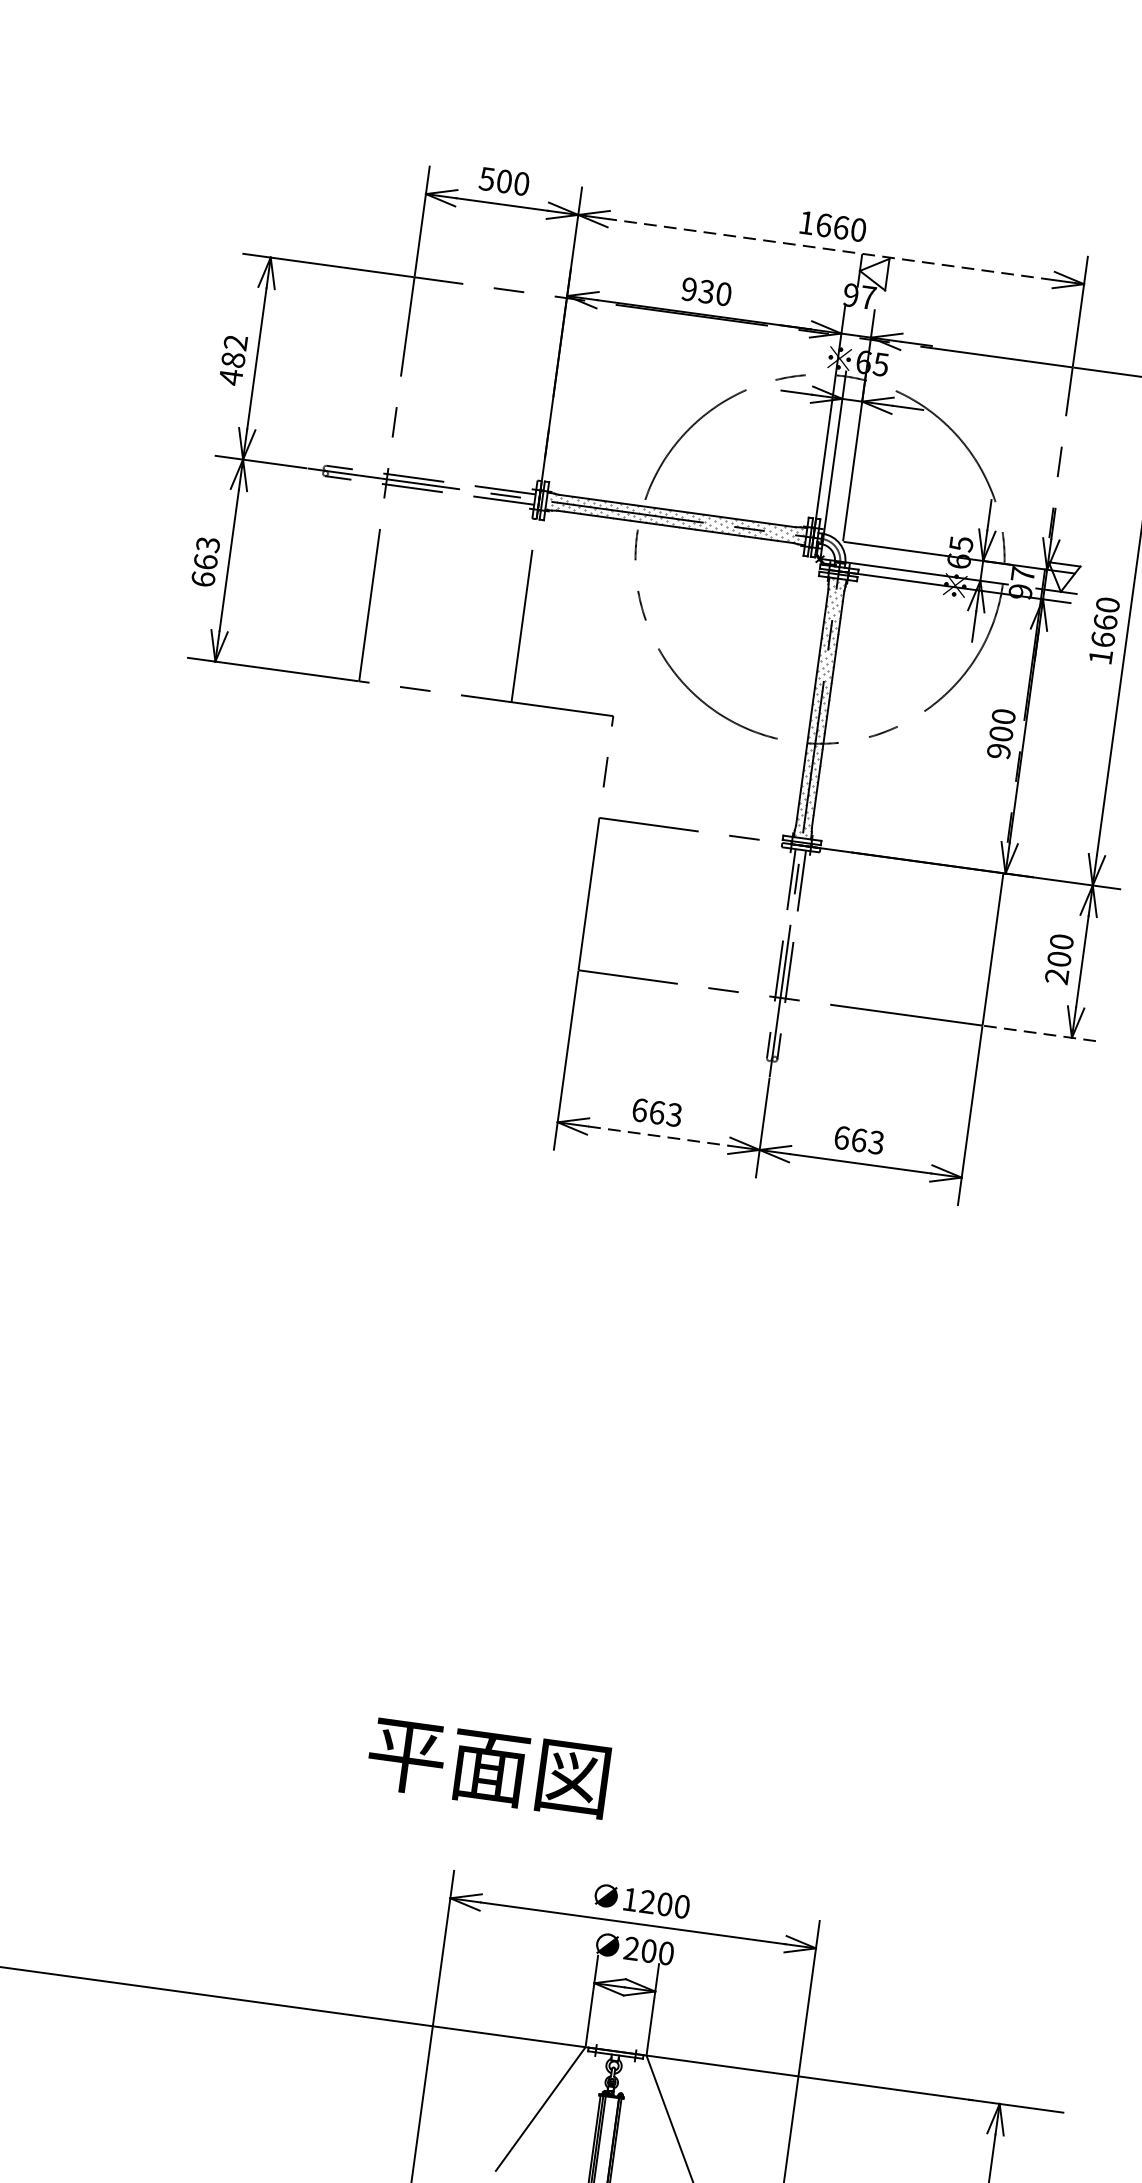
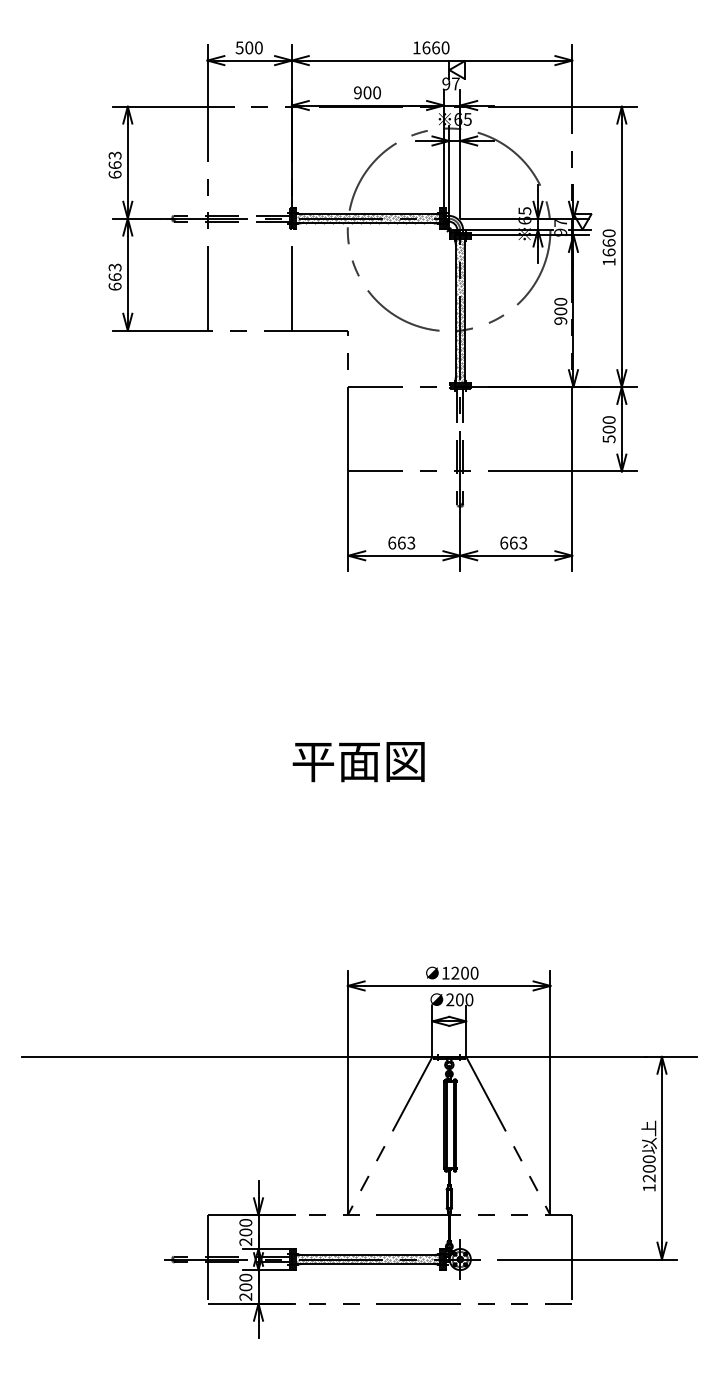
line: (830, 249) -> (431, 60), dashed -> solid
text: (706, 291) -> (367, 92), 930 -> 900
text: (232, 360) -> (114, 165), 482 -> 663
text: (1055, 976) -> (608, 439), 200 -> 500
line: (1042, 1033) -> (605, 471), dashed -> solid
line: (659, 1135) -> (404, 555), dashed -> solid
text: (487, 1768) -> (358, 762), moved

